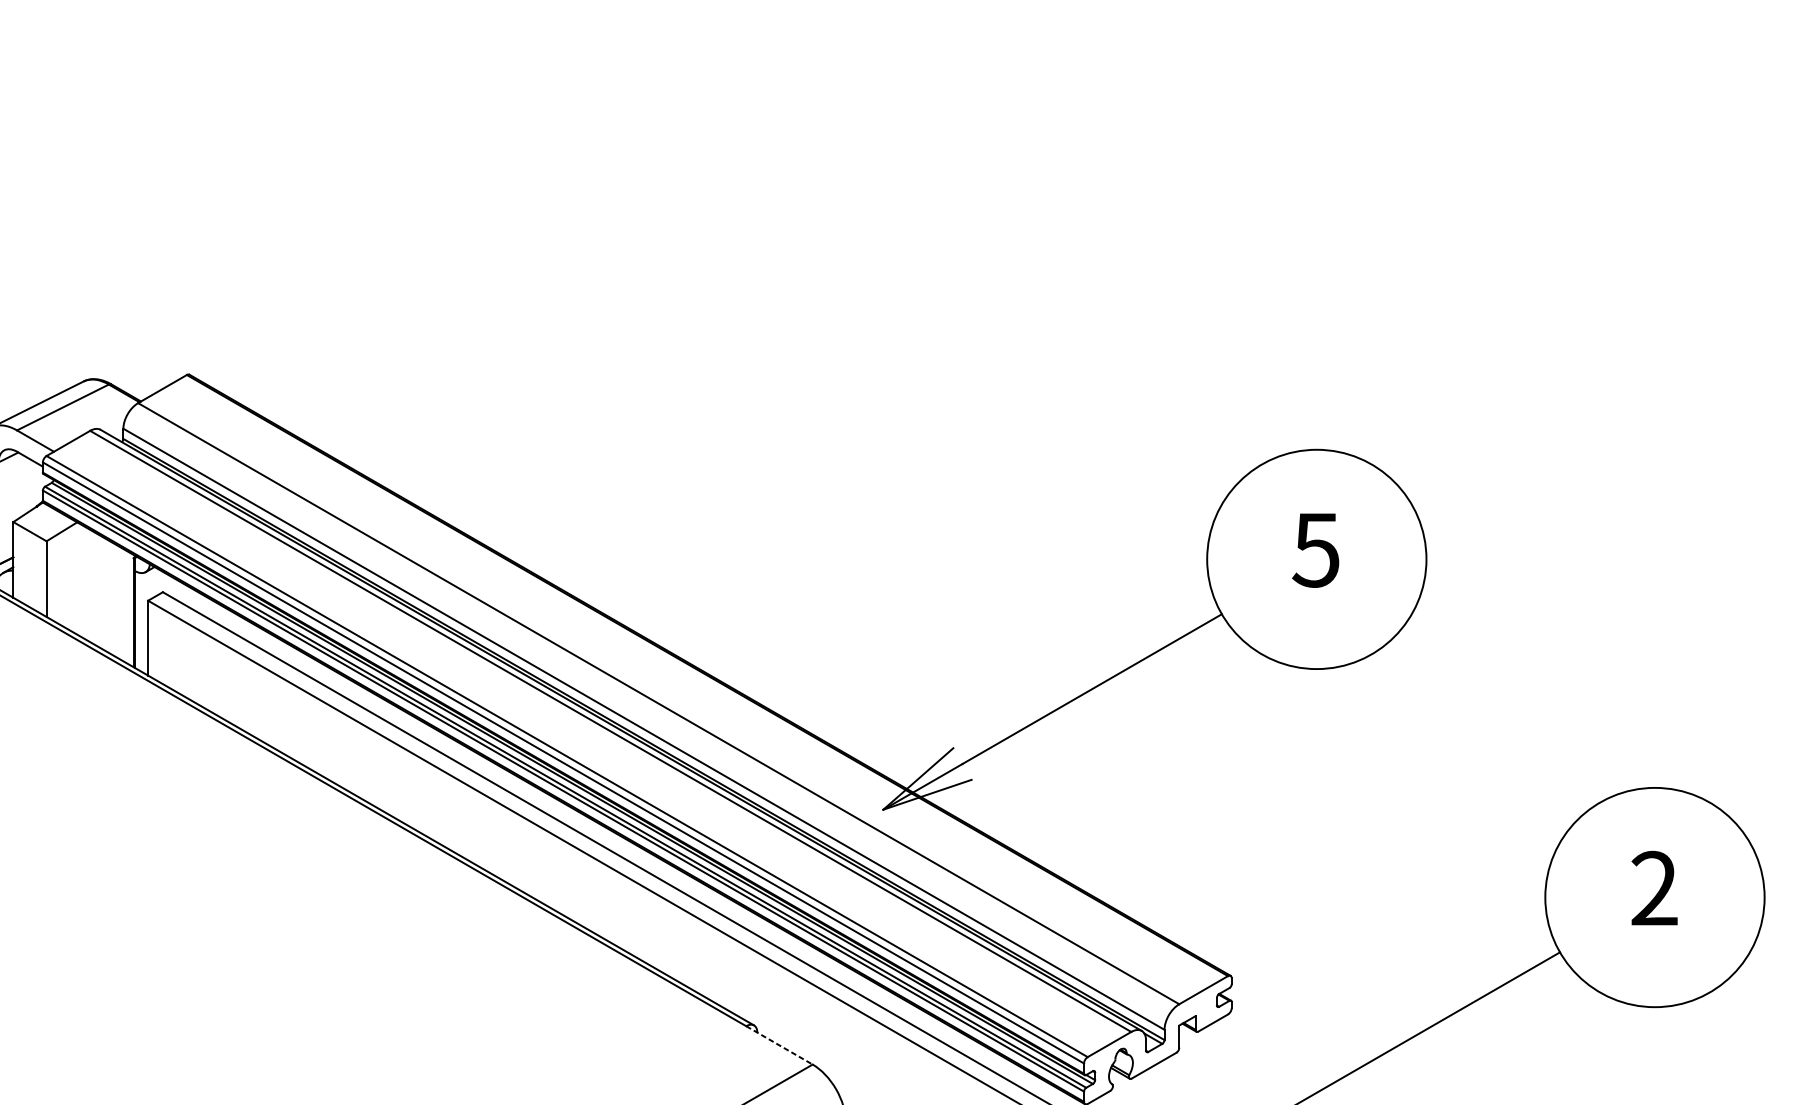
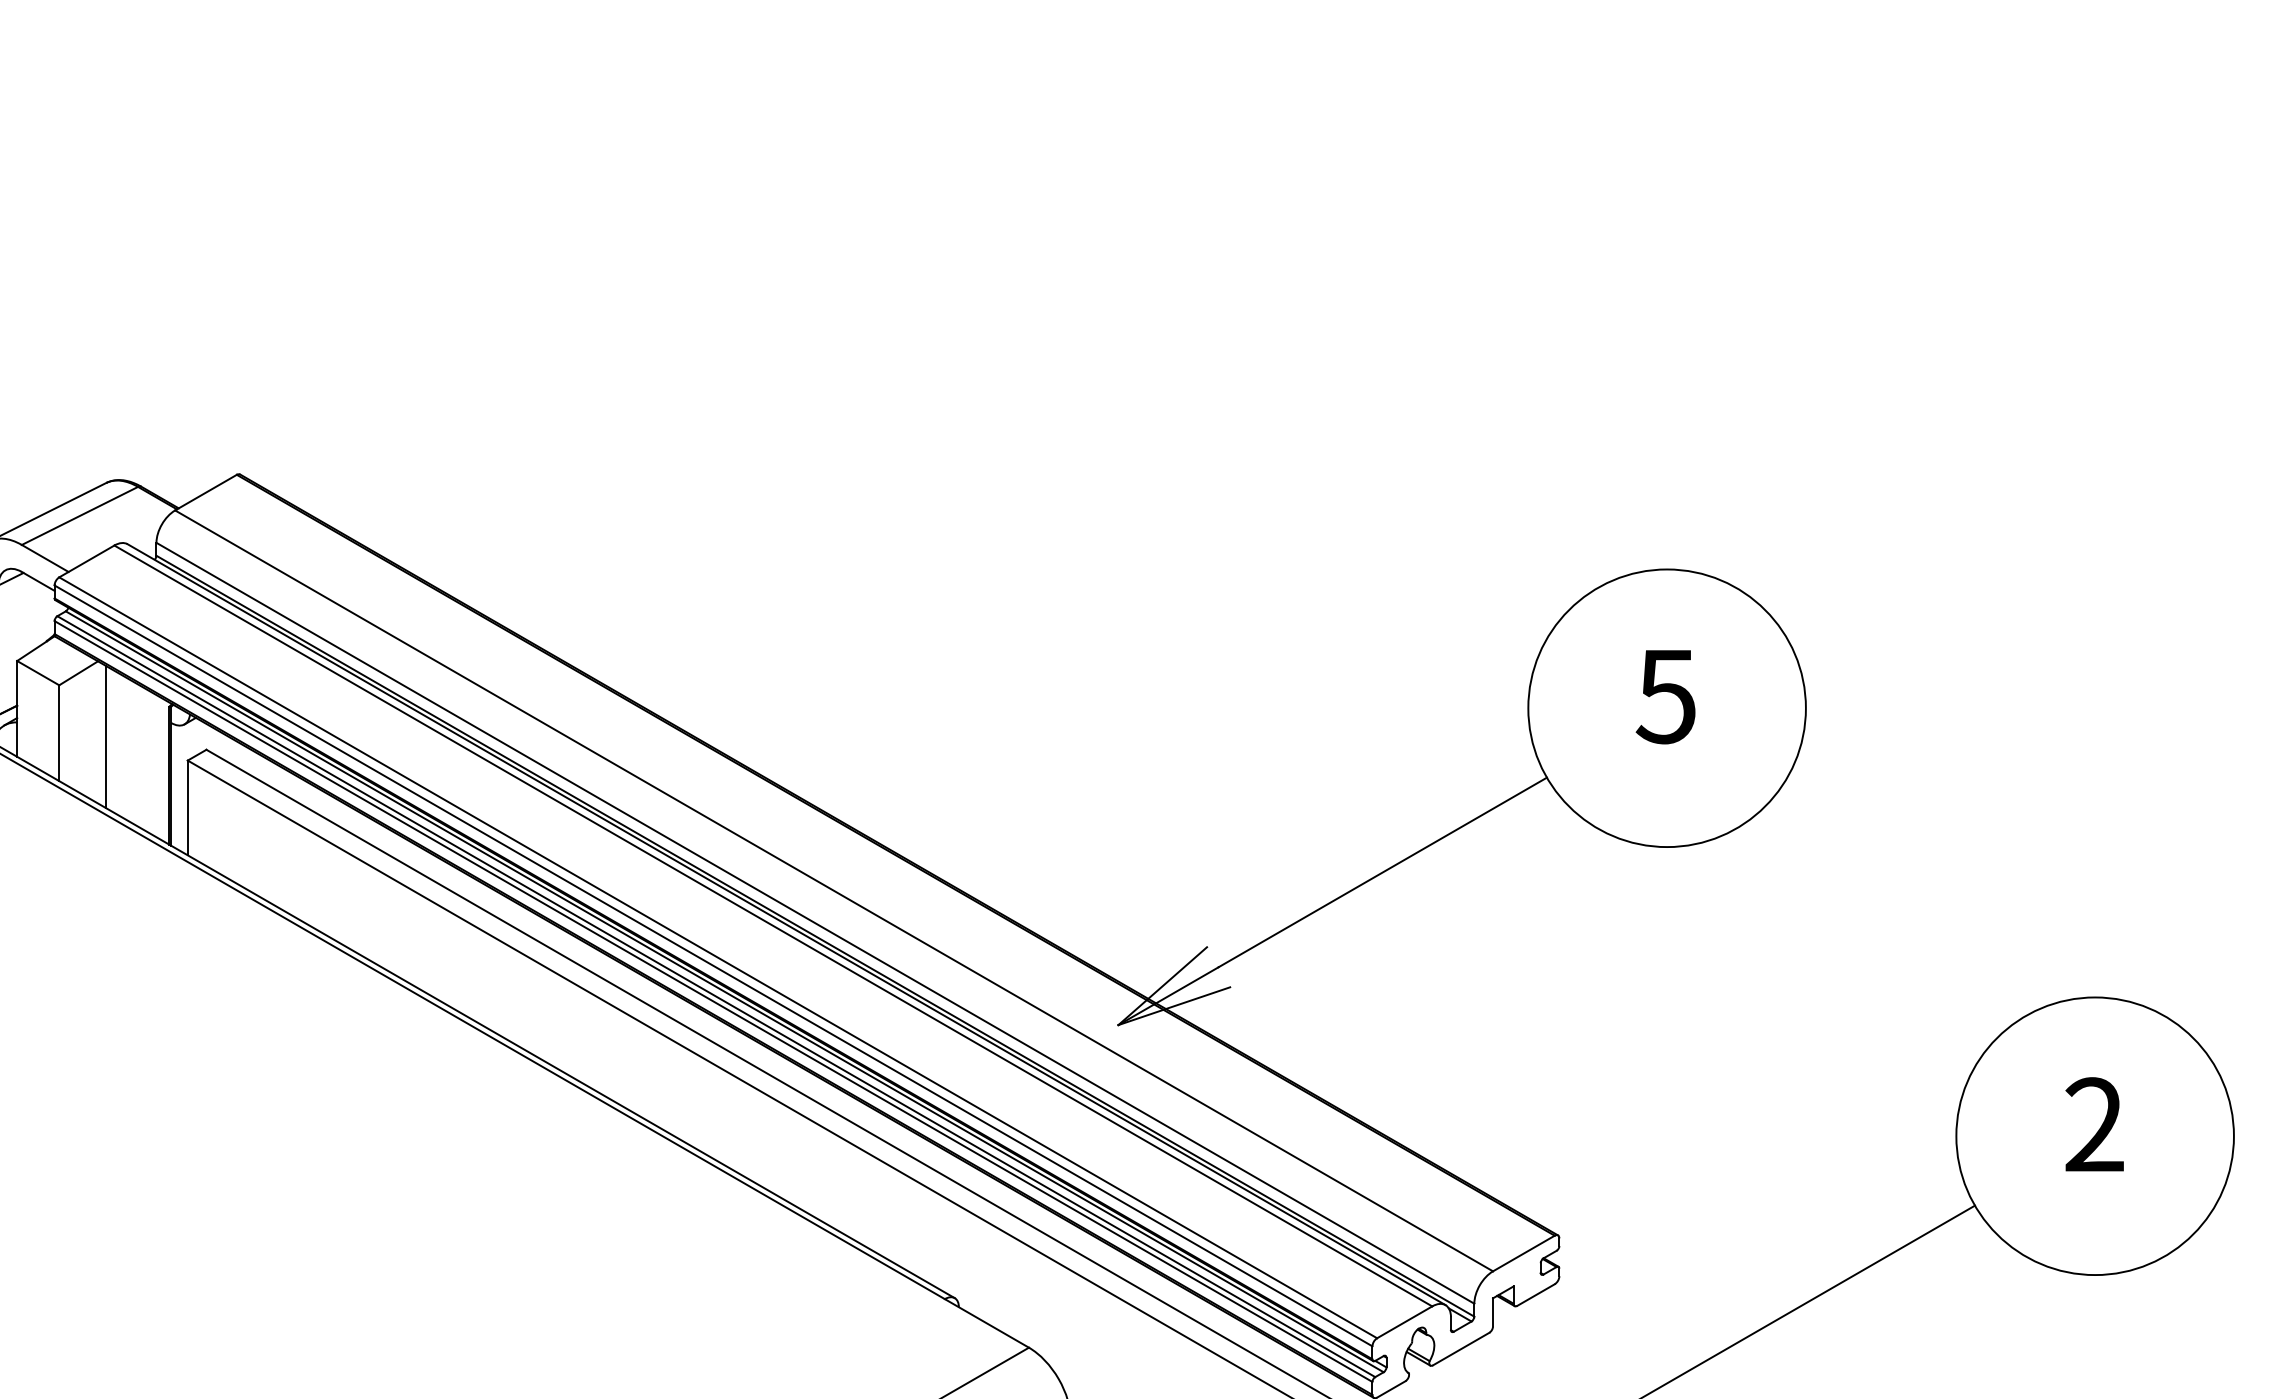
line: (83, 581) -> (106, 736), added
line: (779, 1045) -> (986, 1323), dashed -> solid

